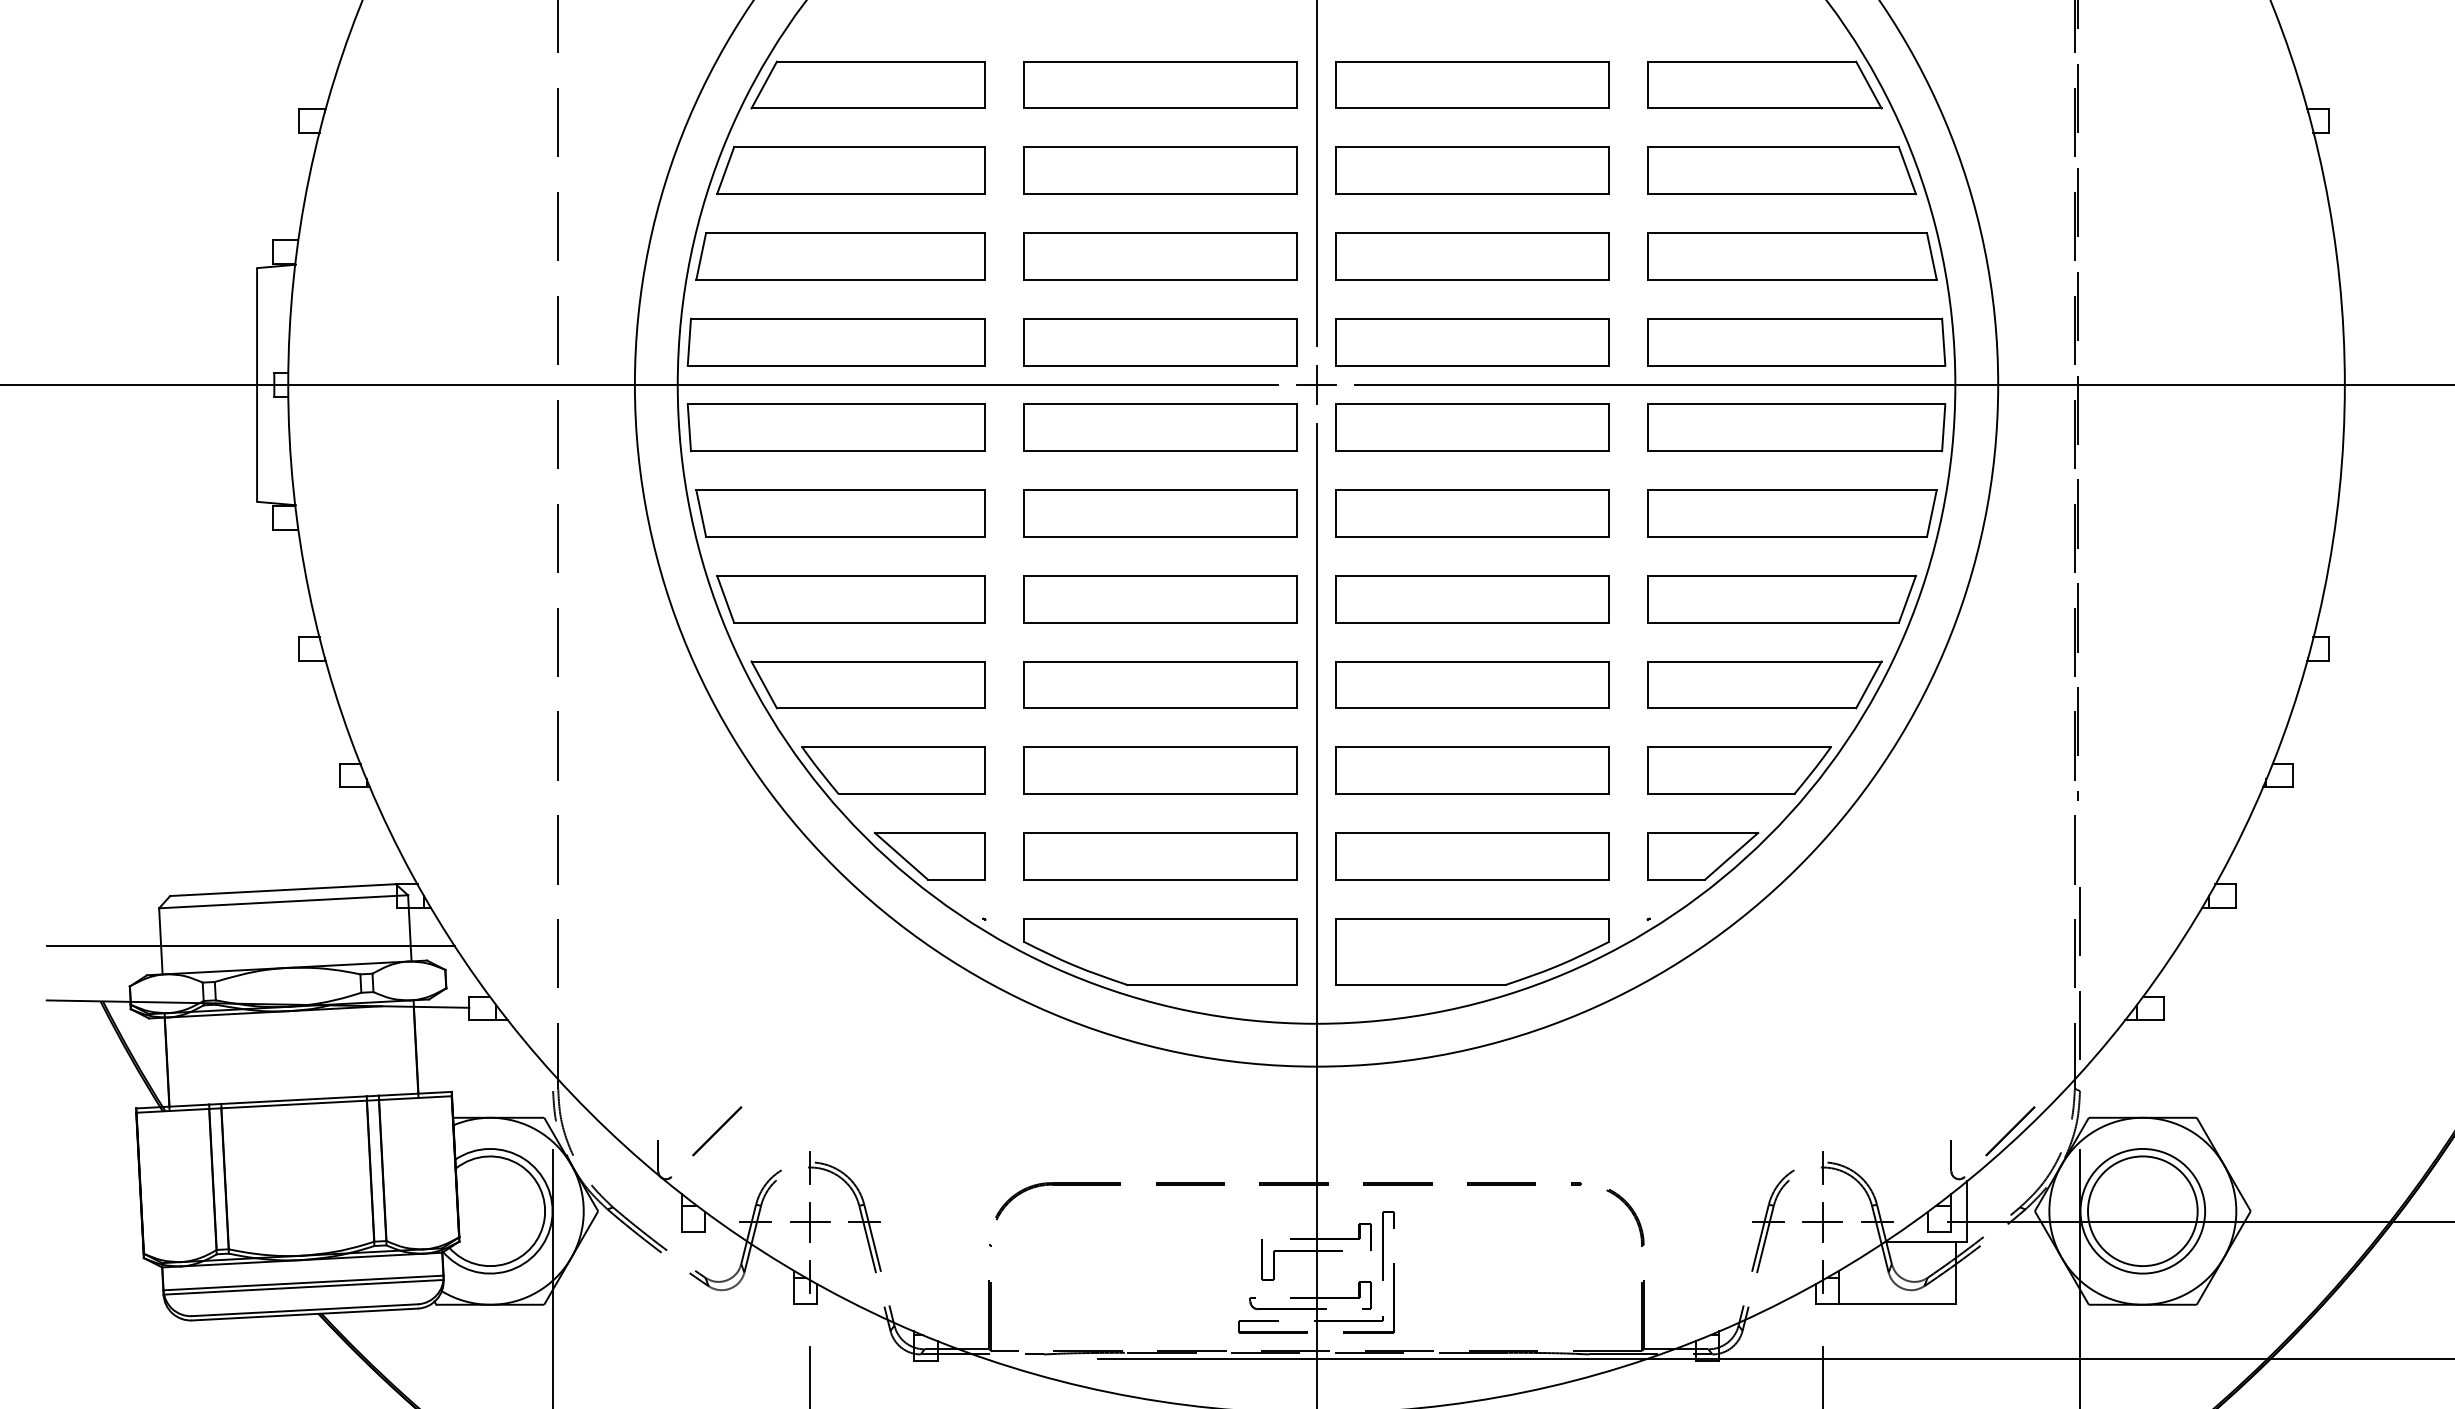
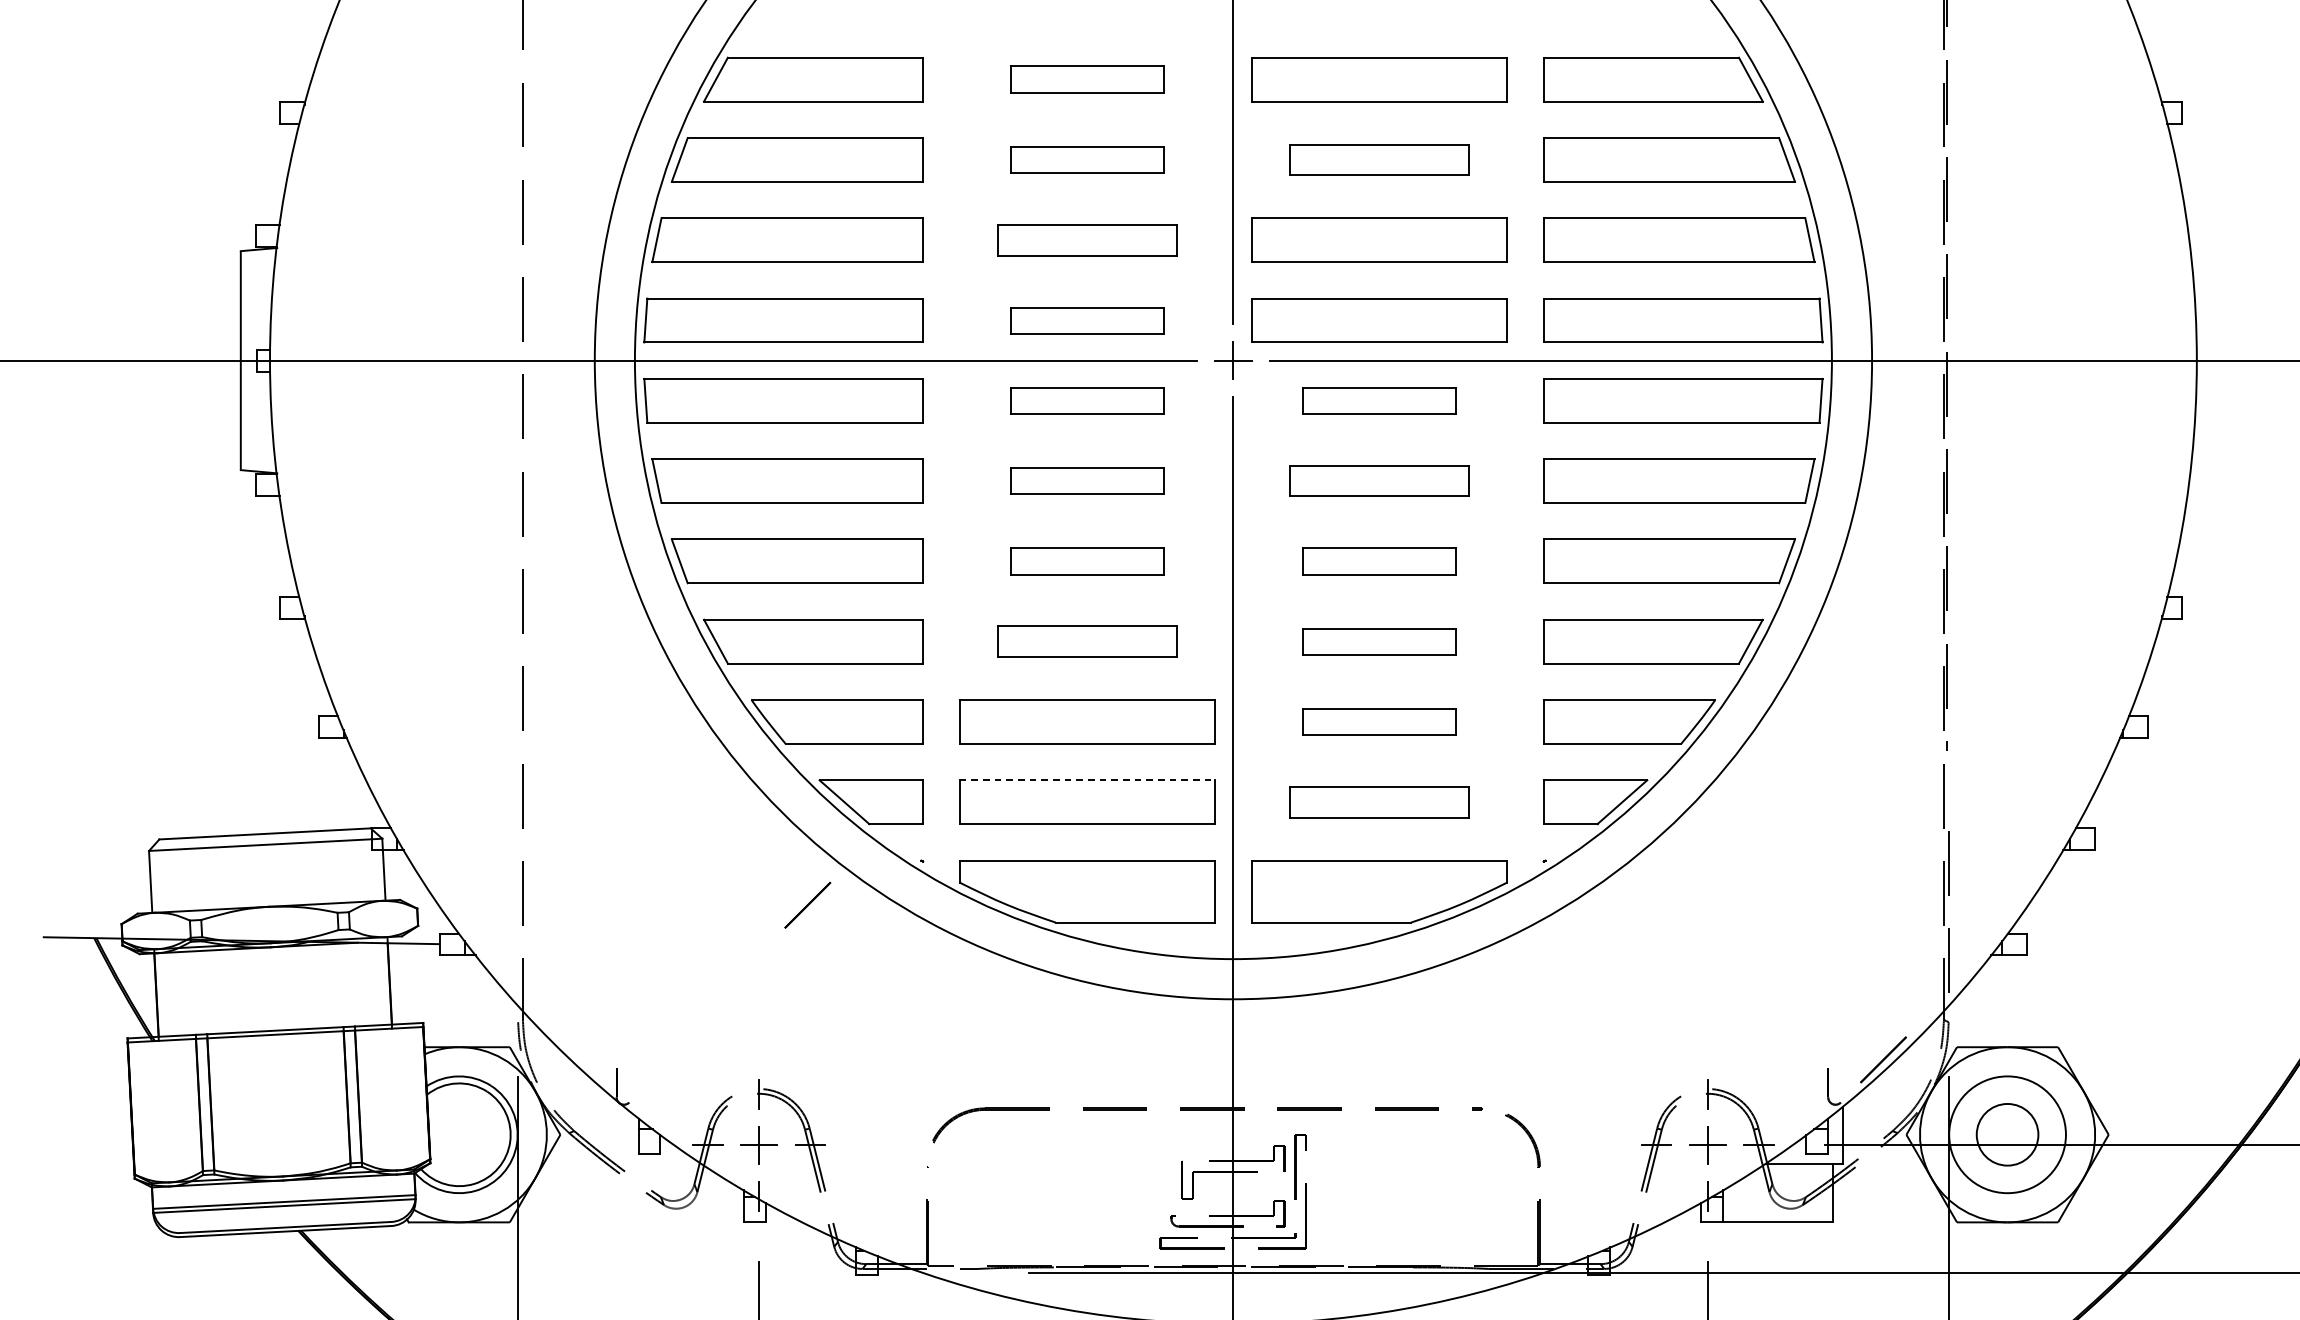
part: (1160, 84) -> (1087, 79), size x0.6
part: (1160, 170) -> (1087, 159), size x0.6
part: (1472, 170) -> (1379, 159), size x0.7
part: (1160, 256) -> (1087, 240), size x0.7
part: (1160, 342) -> (1087, 320), size x0.6
part: (1160, 427) -> (1087, 400), size x0.6
part: (1472, 427) -> (1379, 400), size x0.6
part: (1160, 513) -> (1087, 481), size x0.6
part: (1472, 513) -> (1379, 481), size x0.7
part: (1160, 599) -> (1087, 561), size x0.6
part: (1472, 599) -> (1379, 561), size x0.6
part: (1160, 684) -> (1087, 641), size x0.7
part: (1472, 684) -> (1379, 641), size x0.6
part: (1472, 770) -> (1379, 721), size x0.6
line: (1161, 832) -> (1088, 779), solid -> dashed
part: (1472, 856) -> (1379, 802), size x0.7
line: (250, 945) -> (234, 885), removed
line: (717, 1131) -> (808, 905), moved
circle: (2142, 1211) -> (2007, 1135), size x0.6

